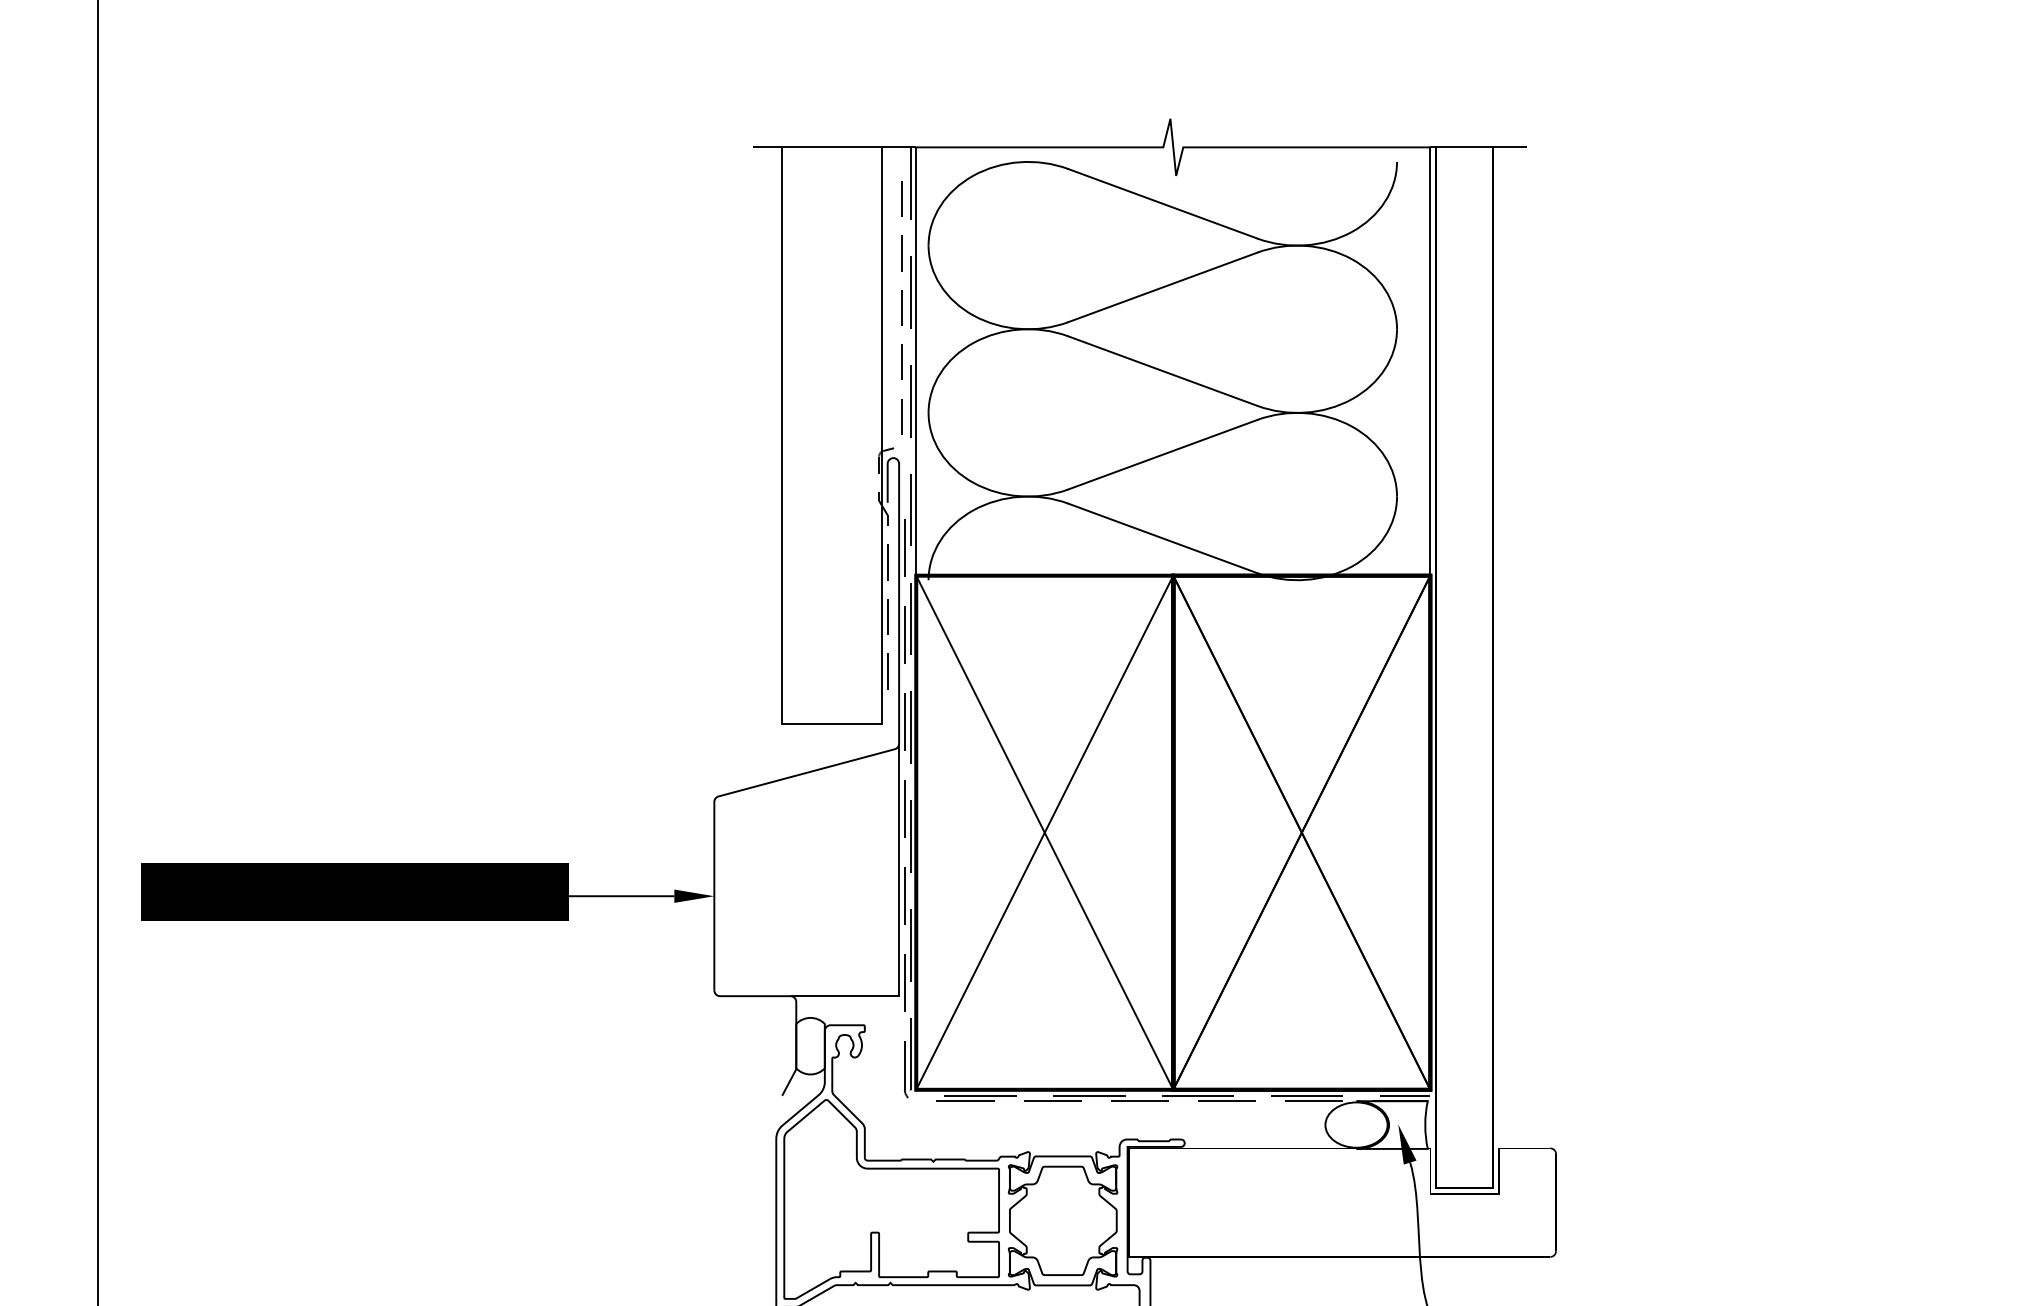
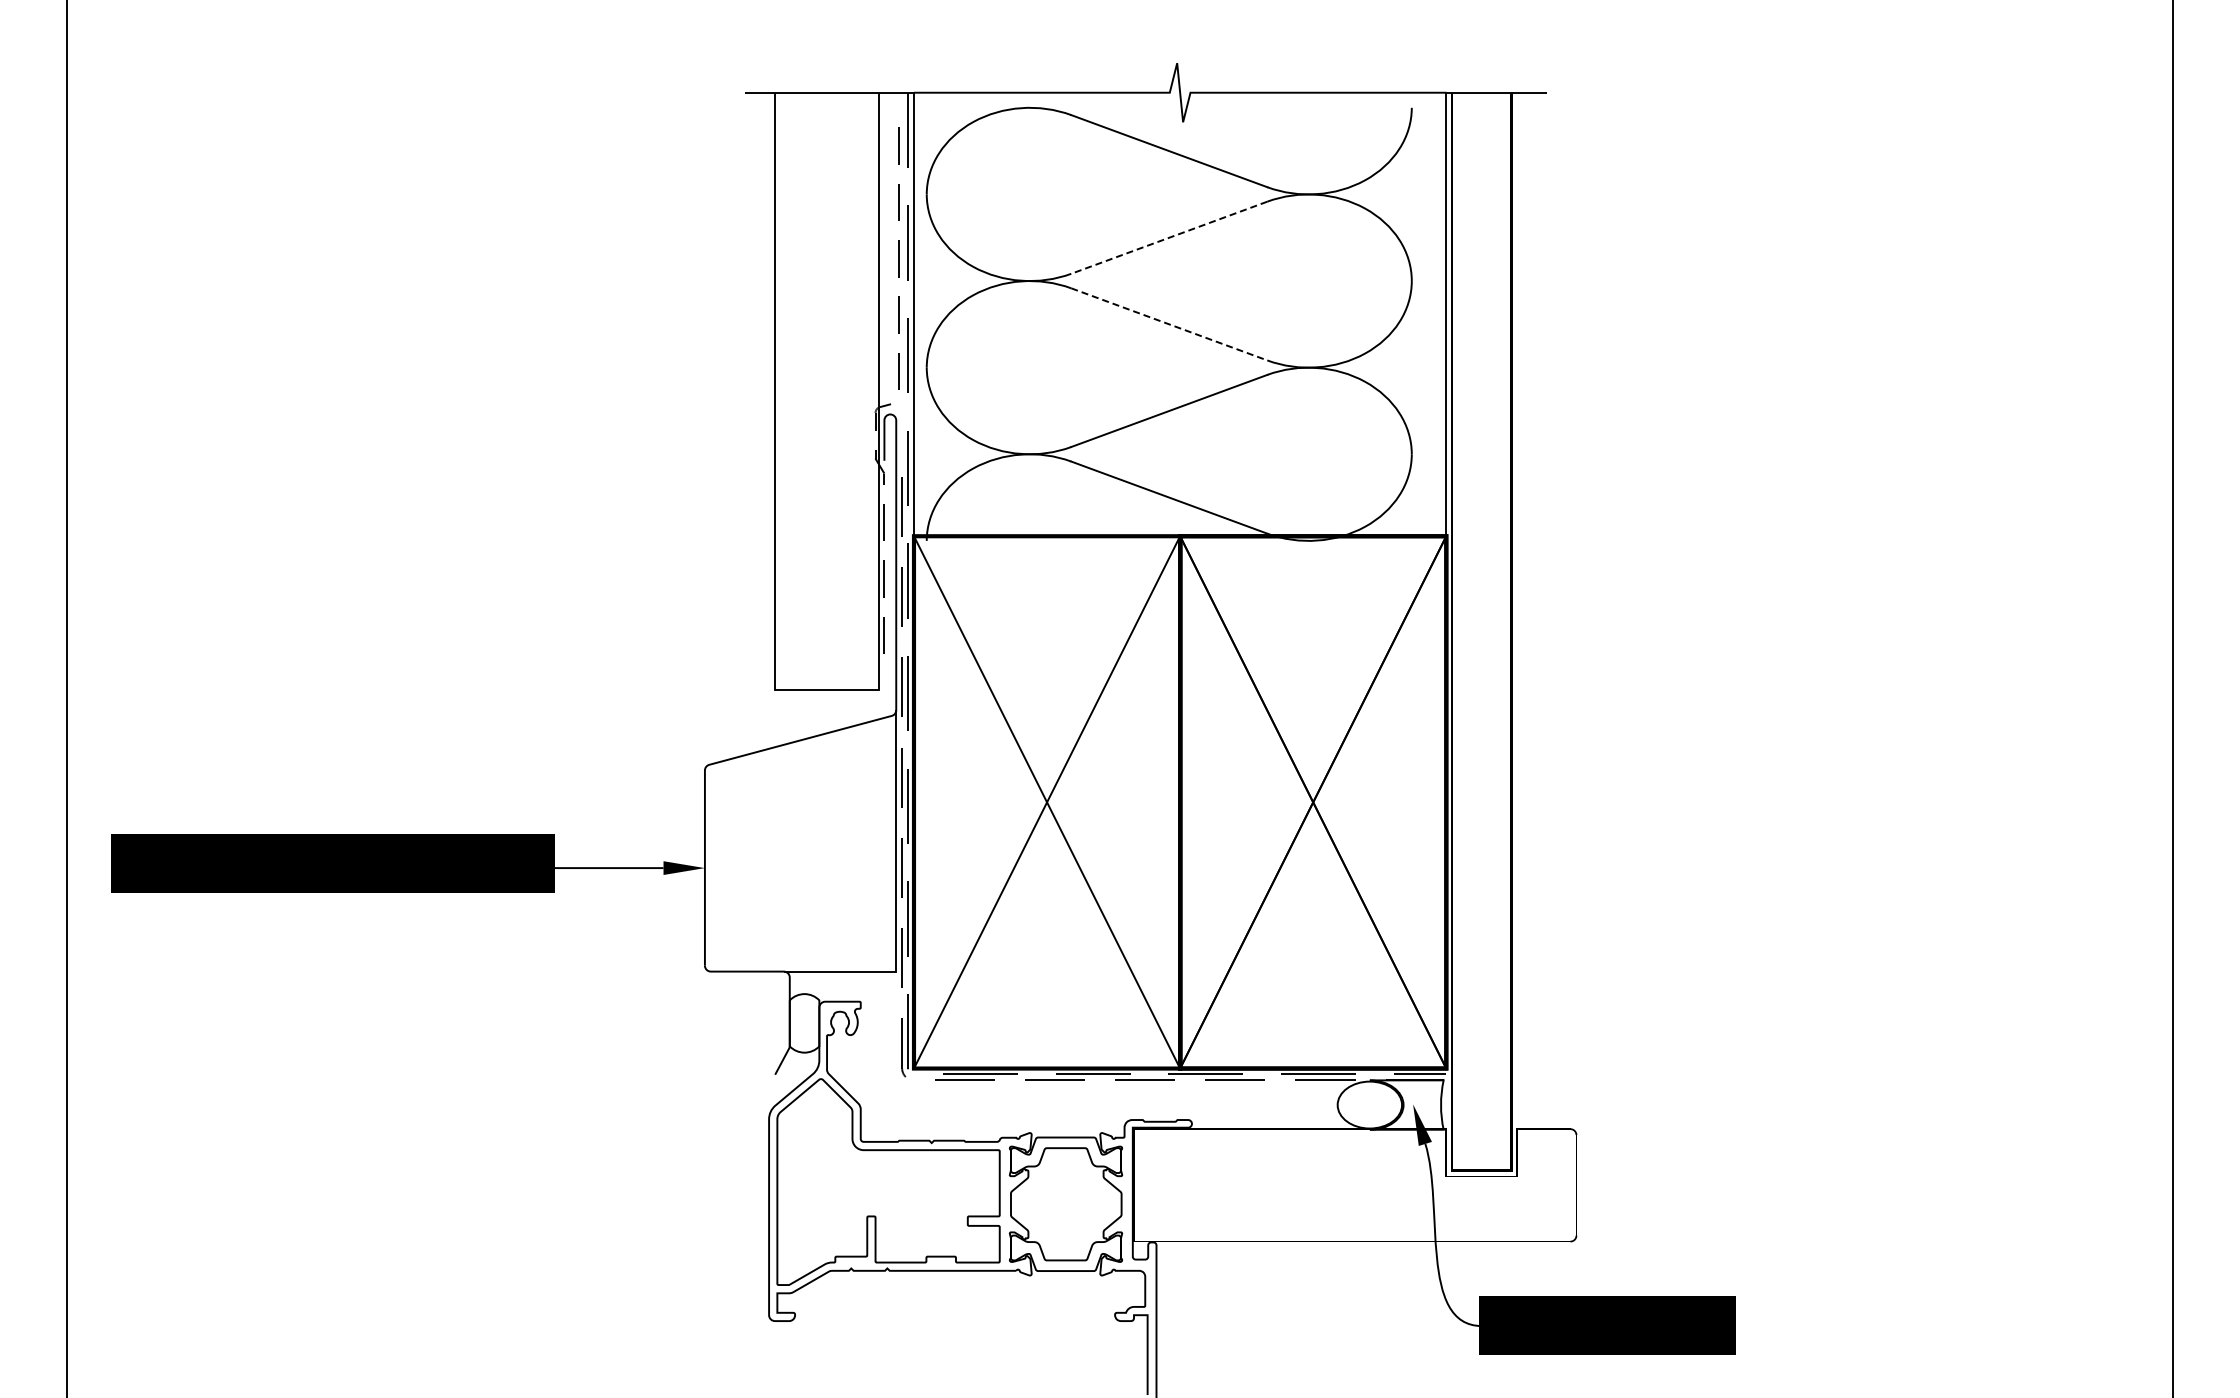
line: (1162, 287) -> (1168, 237), solid -> dashed
line: (1163, 371) -> (1169, 324), solid -> dashed

